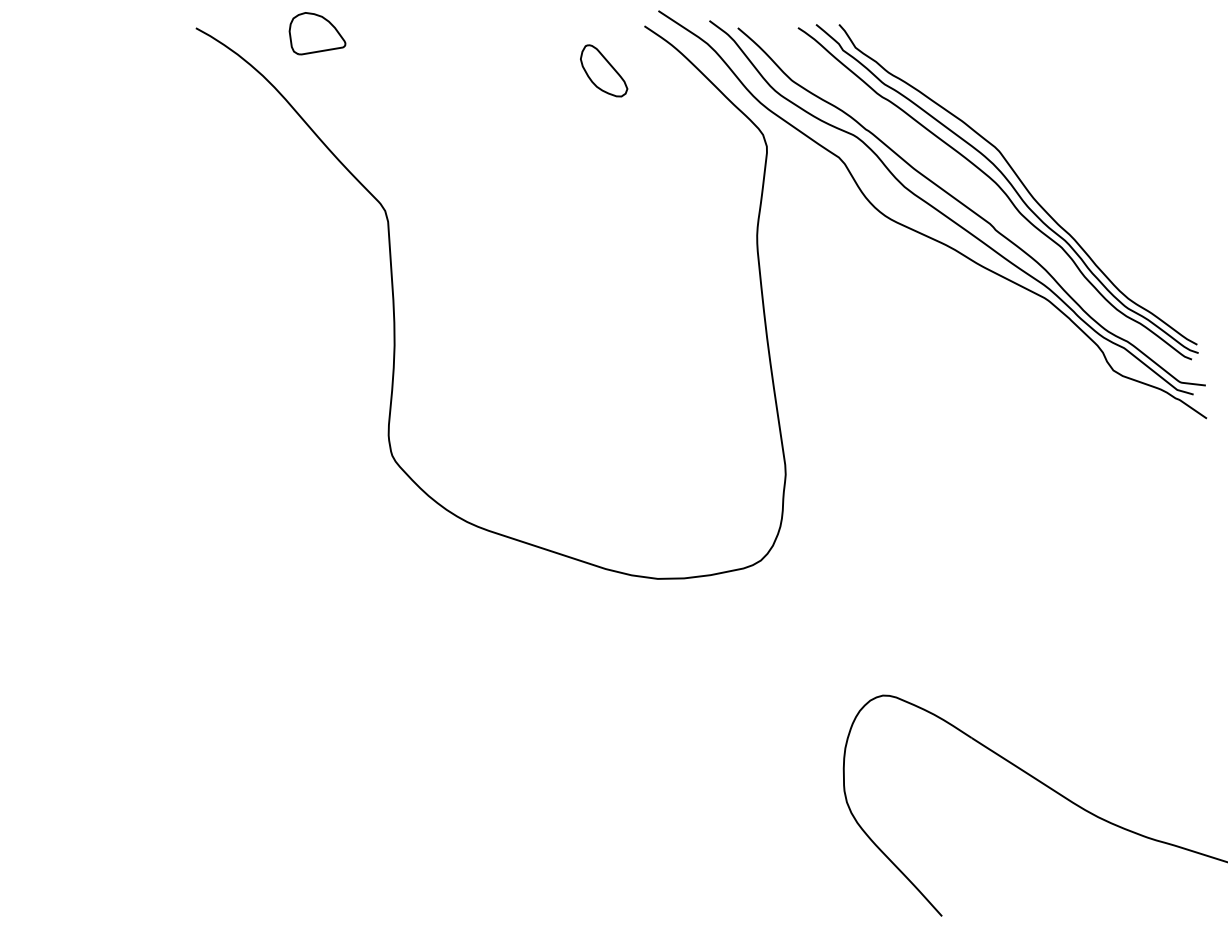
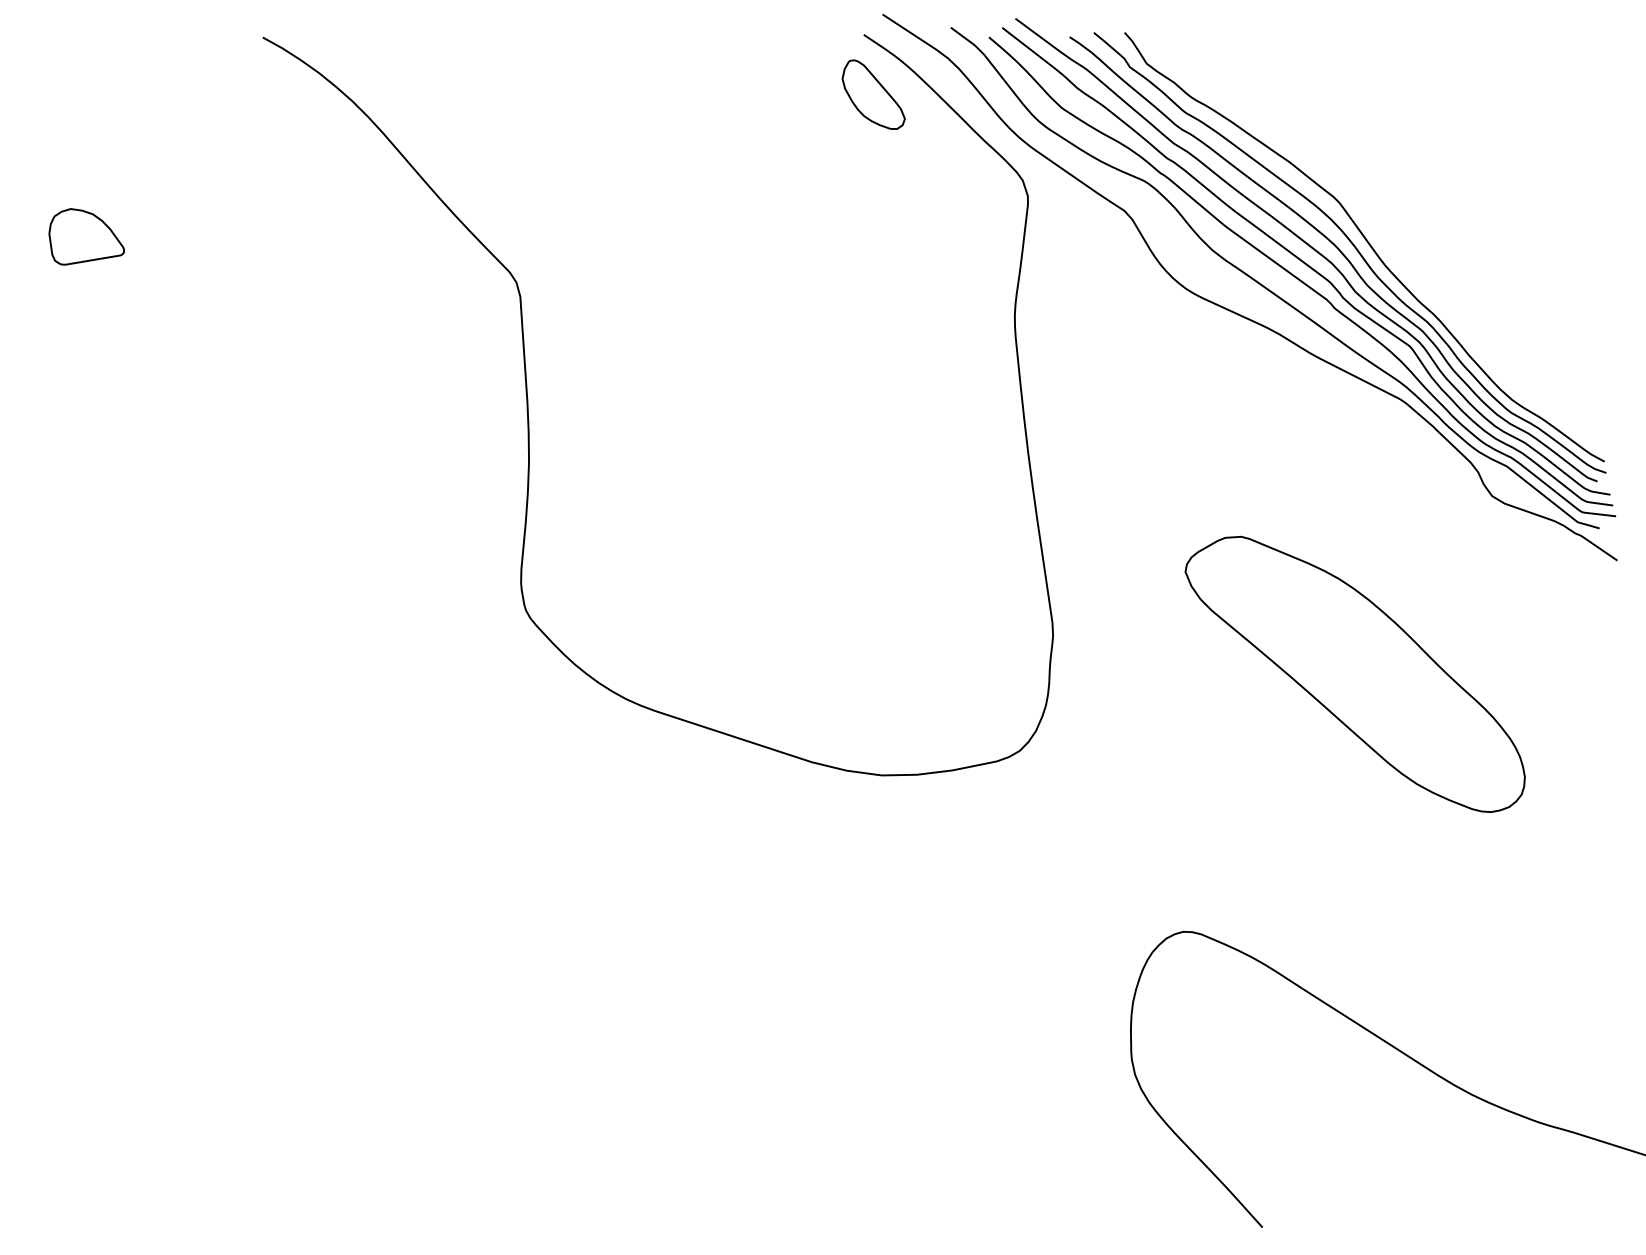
part: (317, 33) -> (86, 236), moved
part: (603, 70) -> (873, 94), moved
part: (975, 196) -> (1307, 262), added
part: (1010, 503) -> (1354, 674), added

